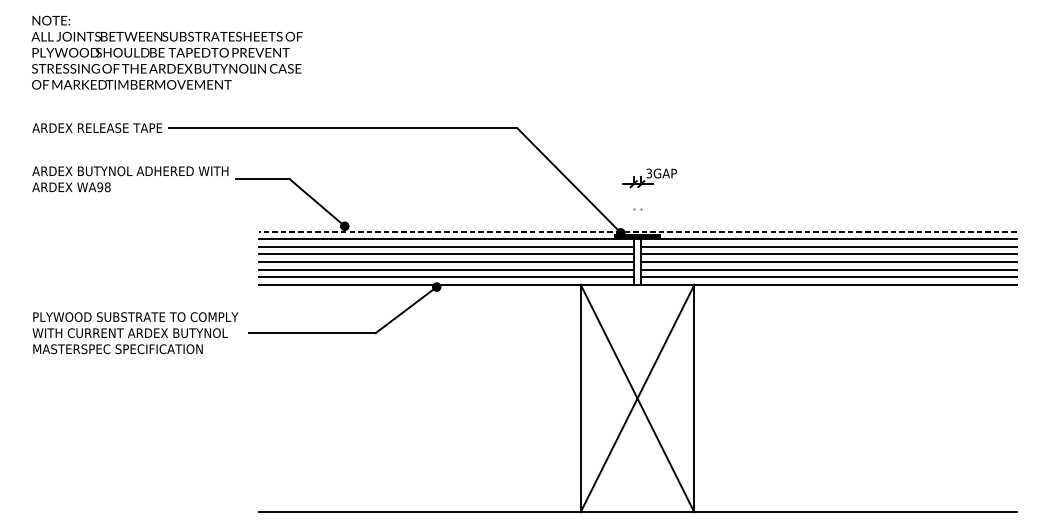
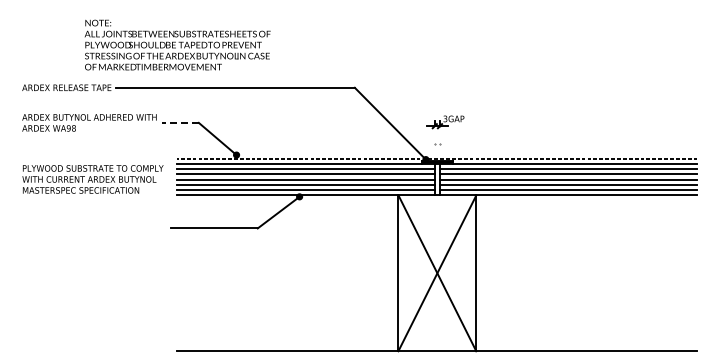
text: (166, 51) -> (177, 44), moved
line: (263, 178) -> (180, 122), solid -> dashed
text: (134, 333) -> (92, 179), moved

